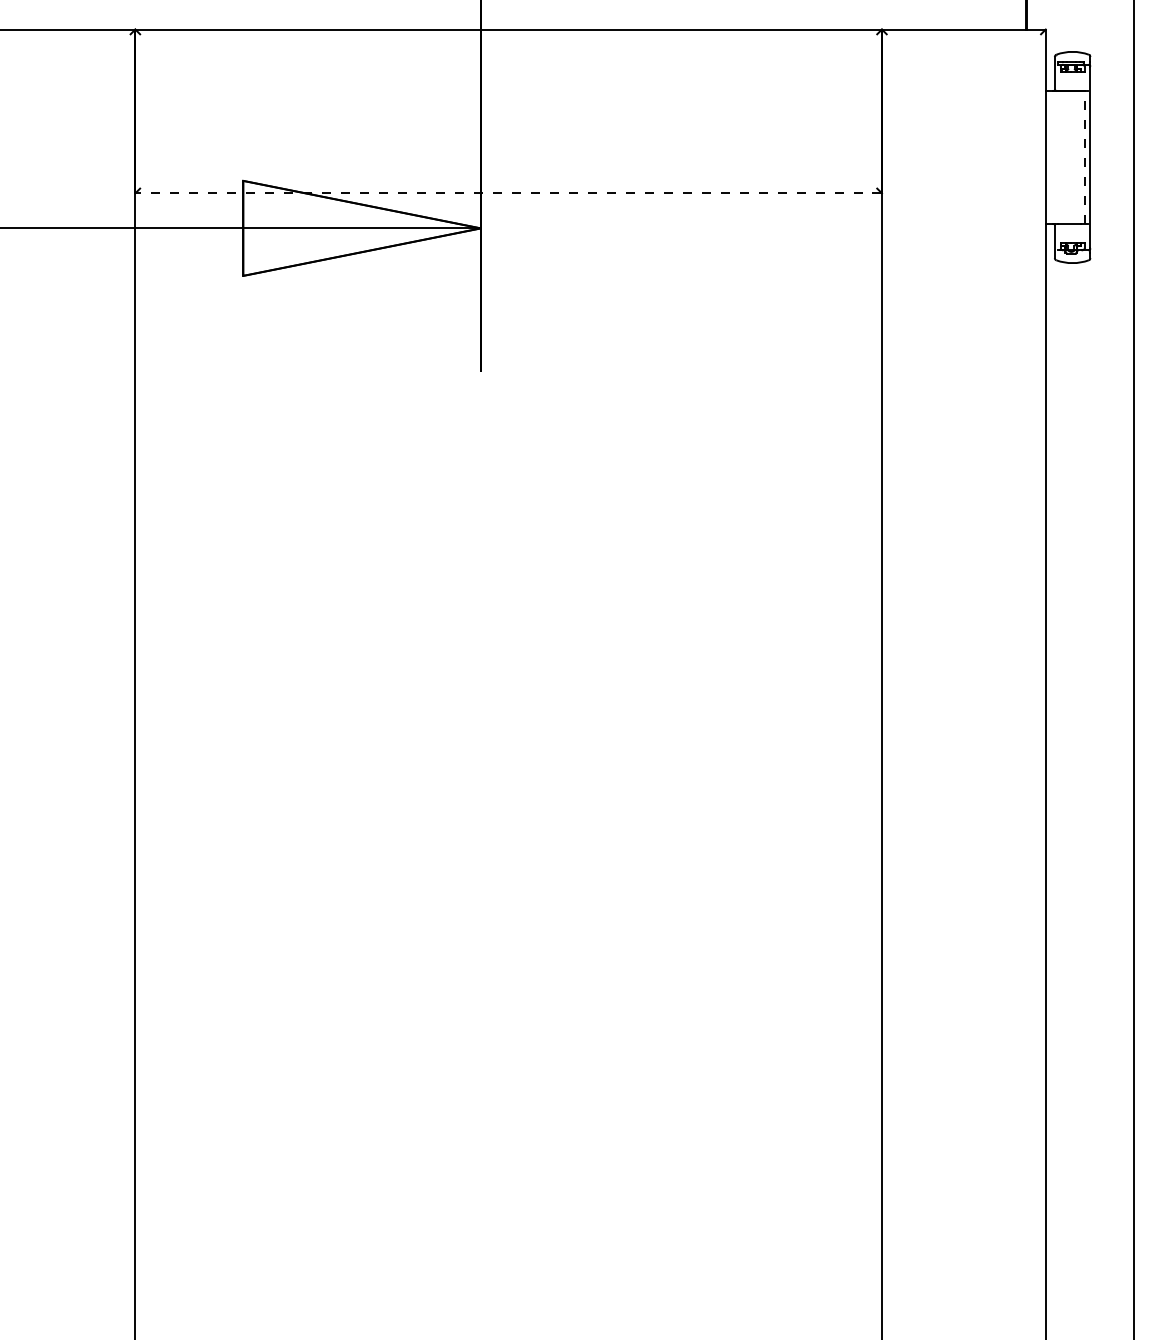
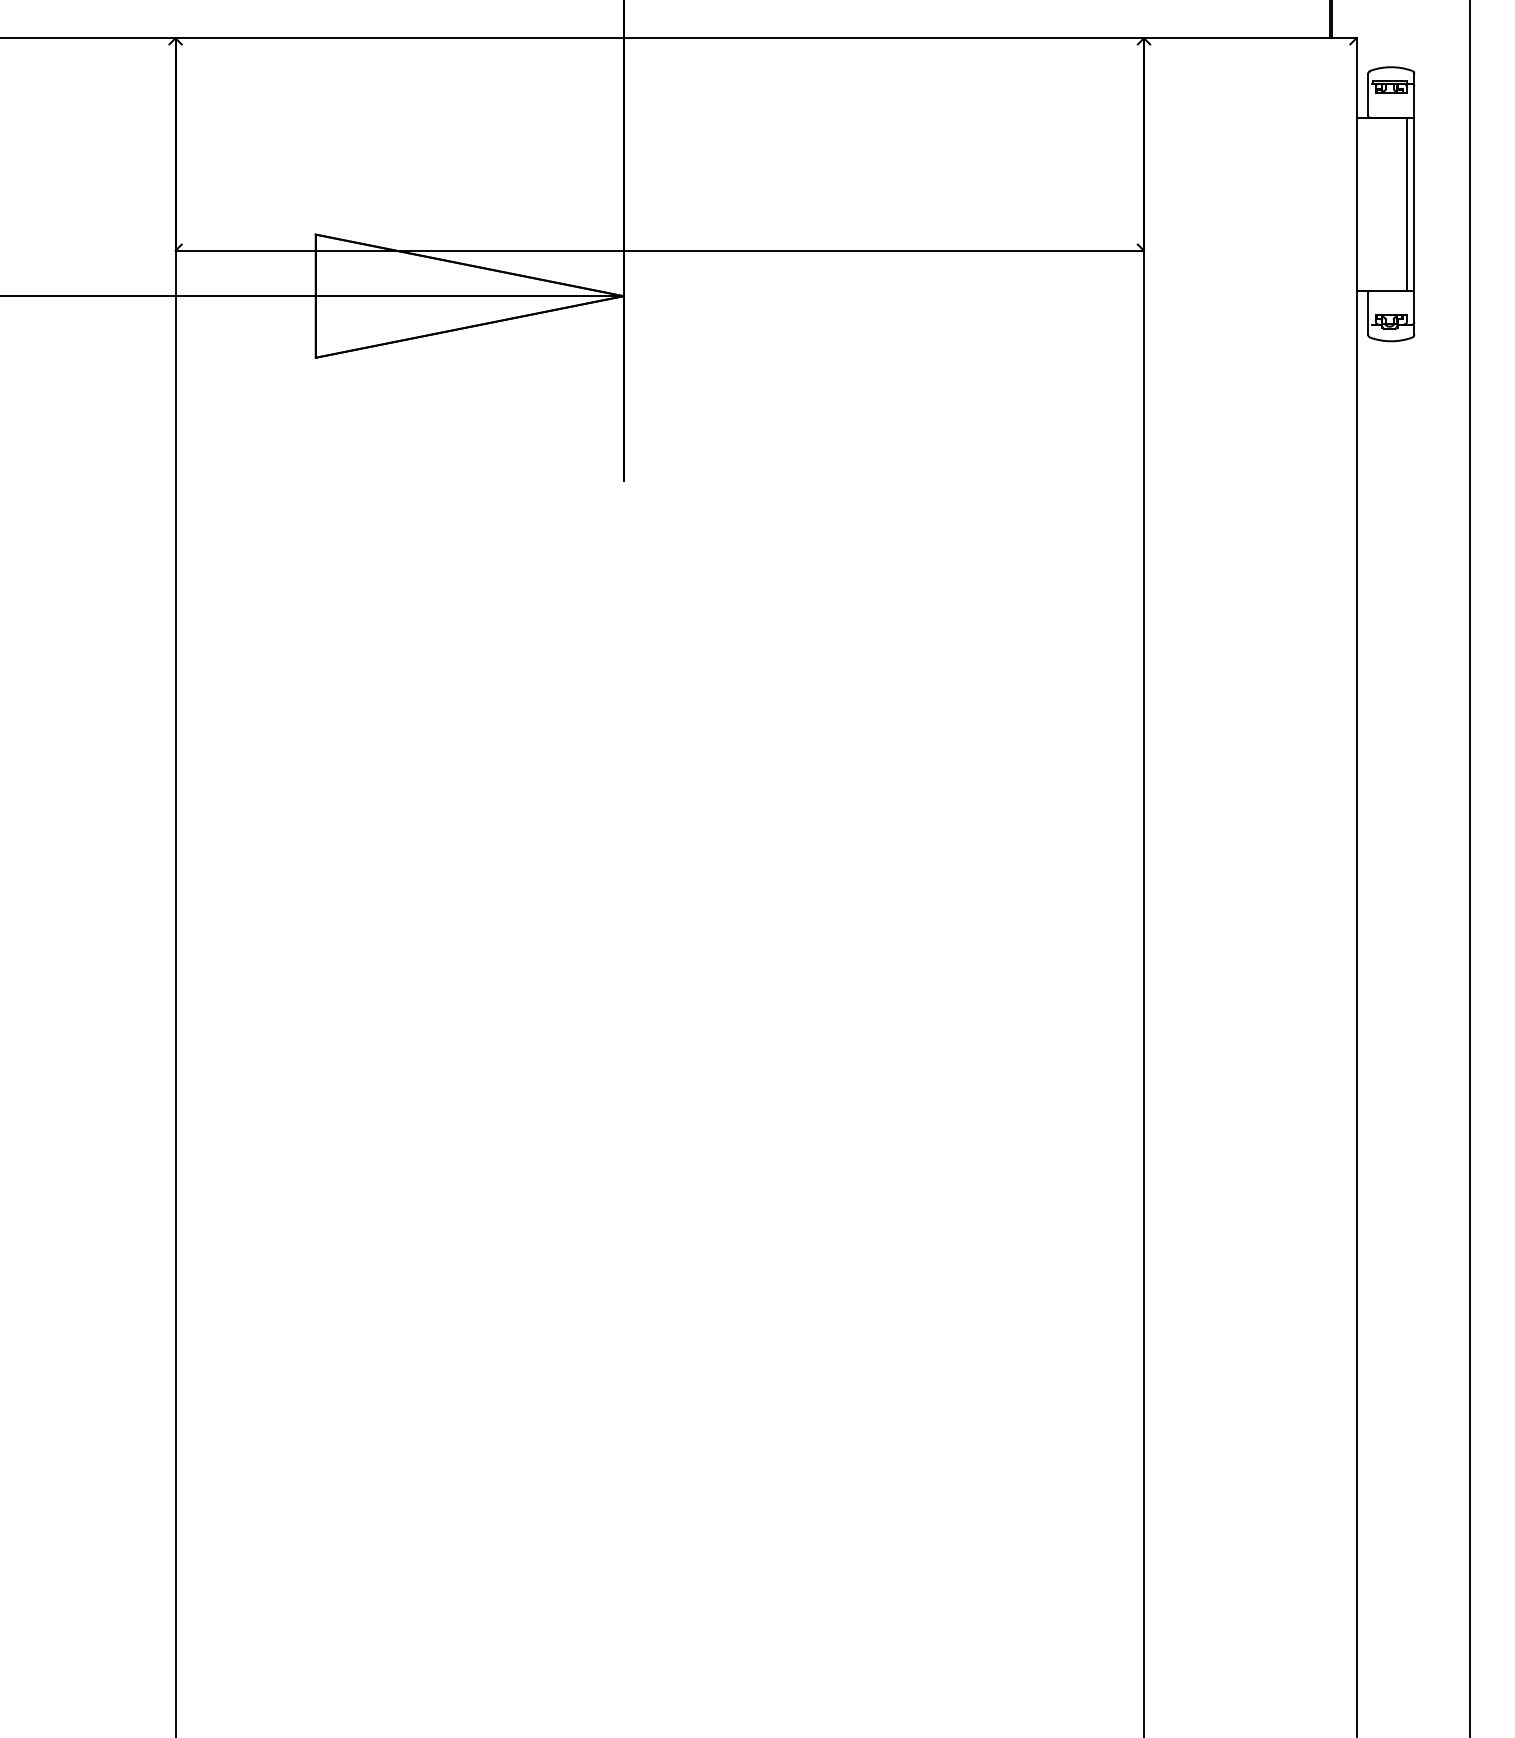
line: (1084, 157) -> (1406, 204), dashed -> solid
line: (508, 193) -> (659, 250), dashed -> solid

